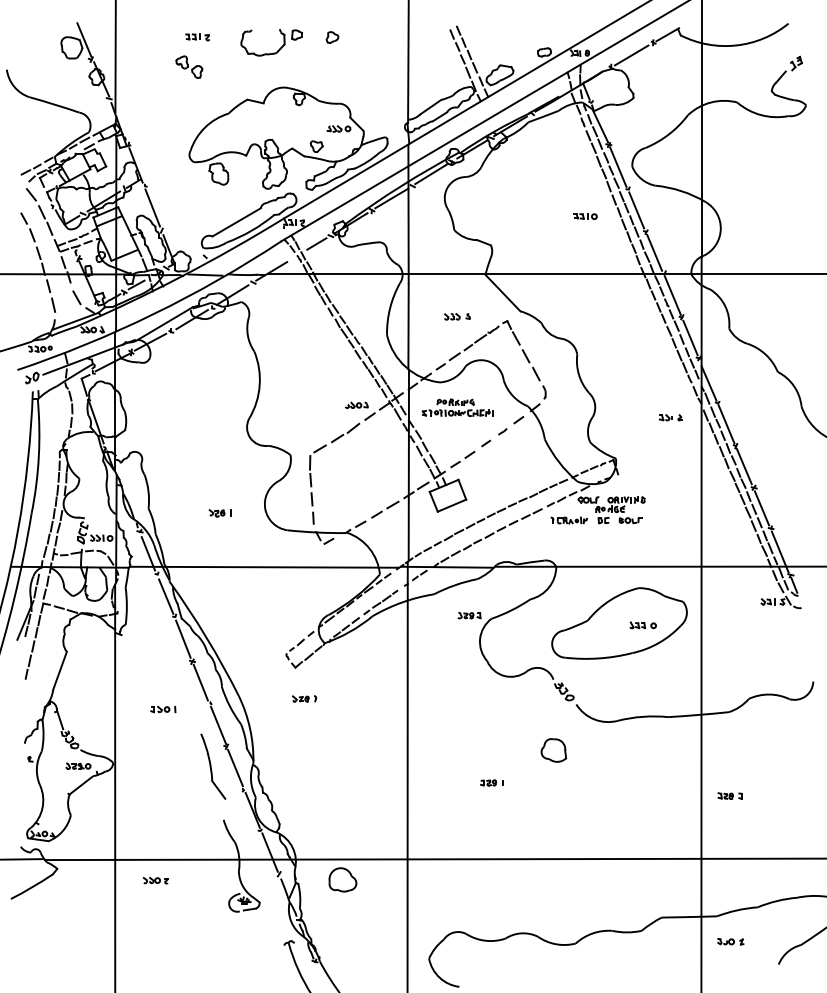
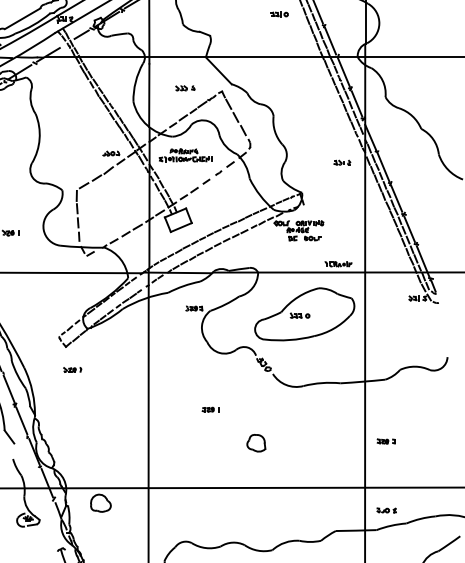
part: (568, 520) -> (337, 264), moved
part: (642, 625) -> (299, 315), moved
part: (553, 750) -> (256, 443), moved
part: (491, 782) -> (210, 409), moved
part: (730, 941) -> (386, 510), moved

